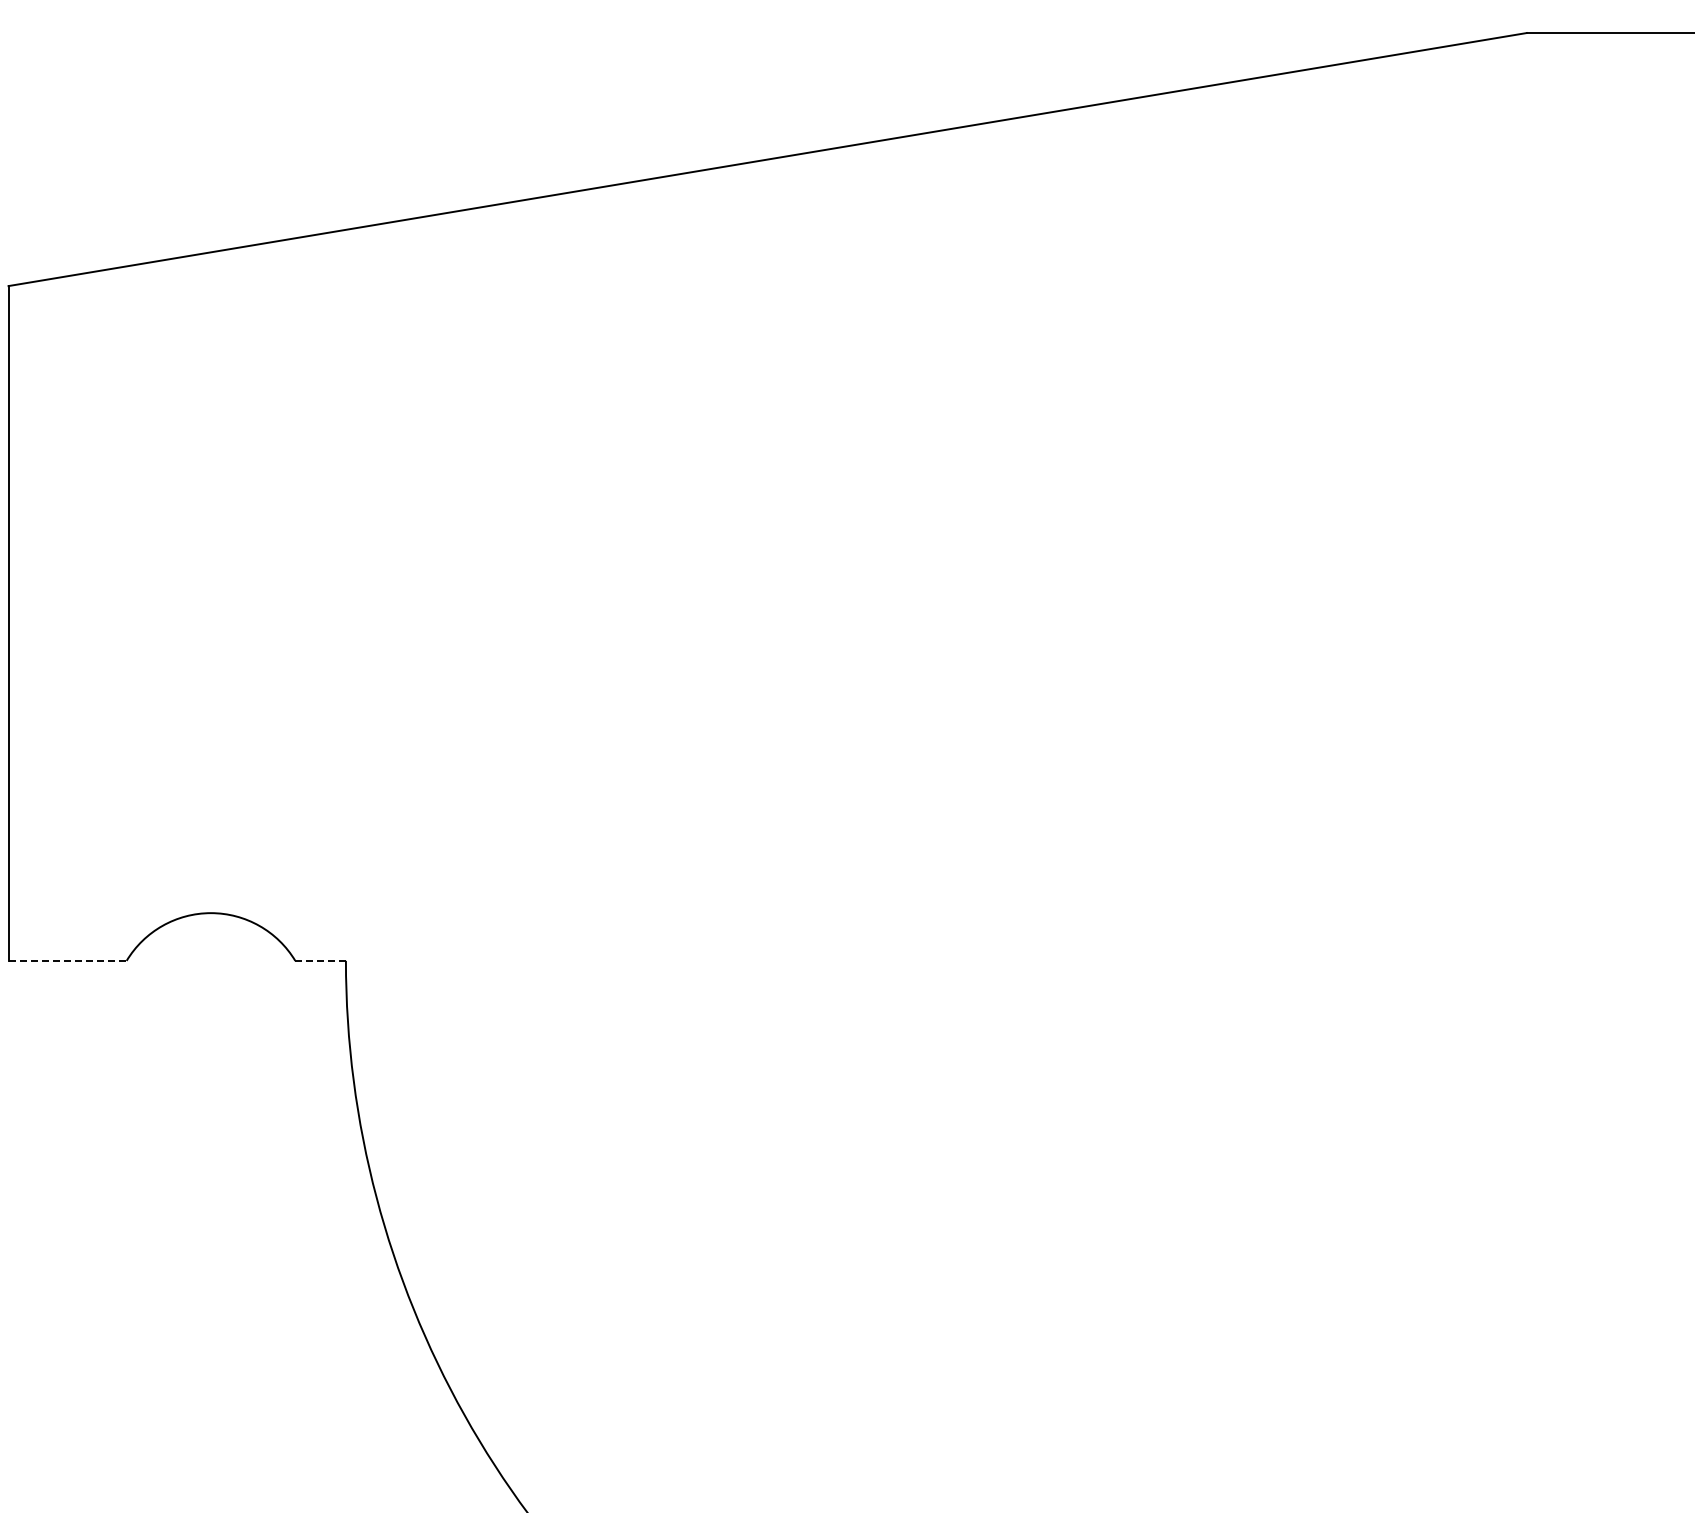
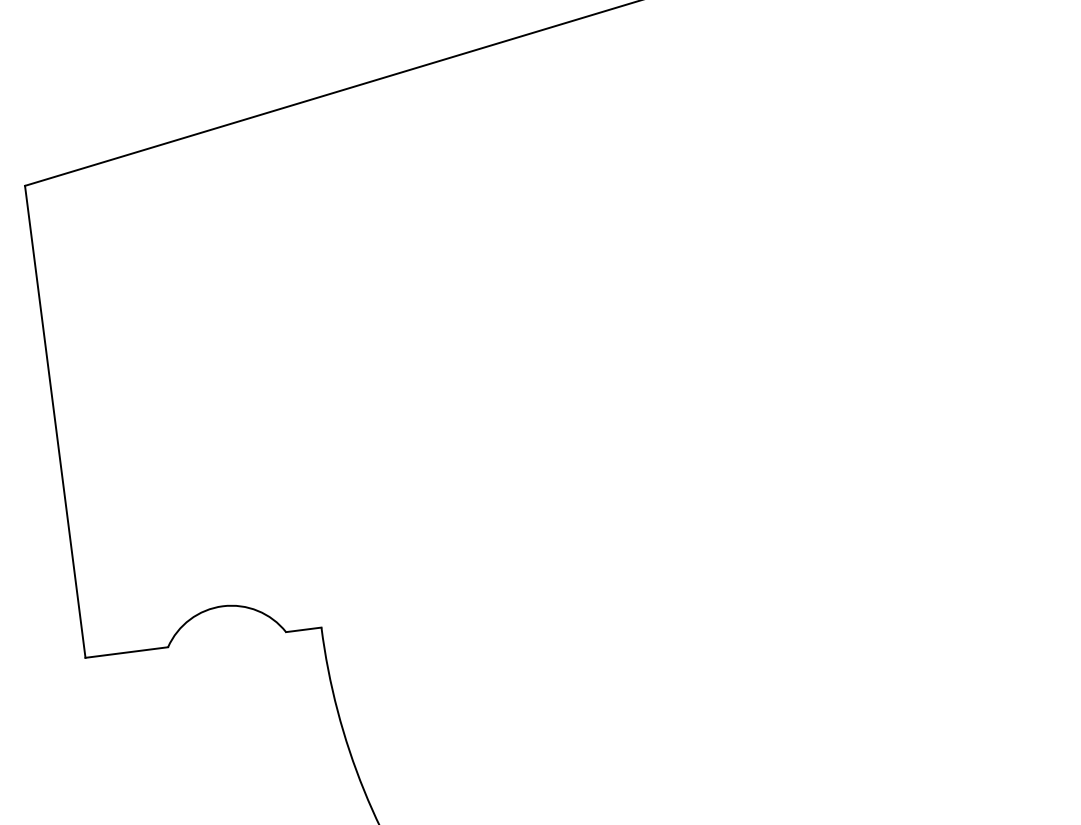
line: (68, 960) -> (127, 652), dashed -> solid
line: (321, 960) -> (304, 629), dashed -> solid

